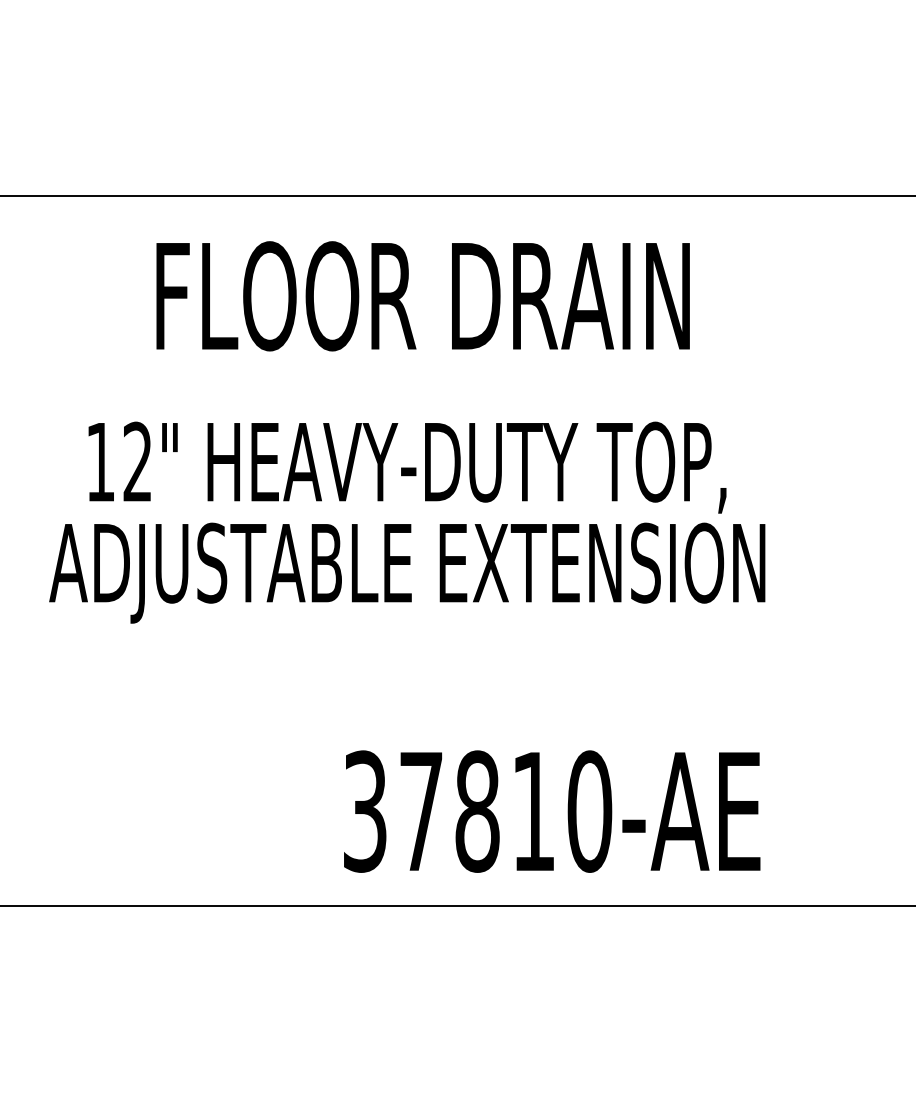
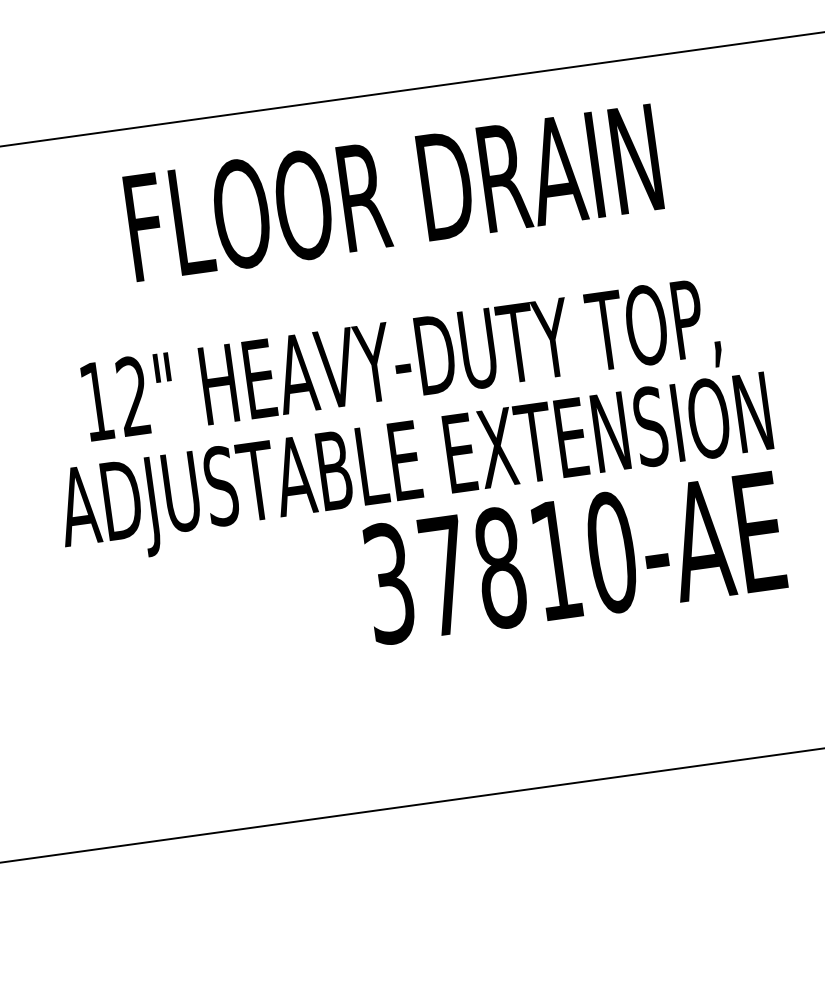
text: (552, 811) -> (574, 557), moved

